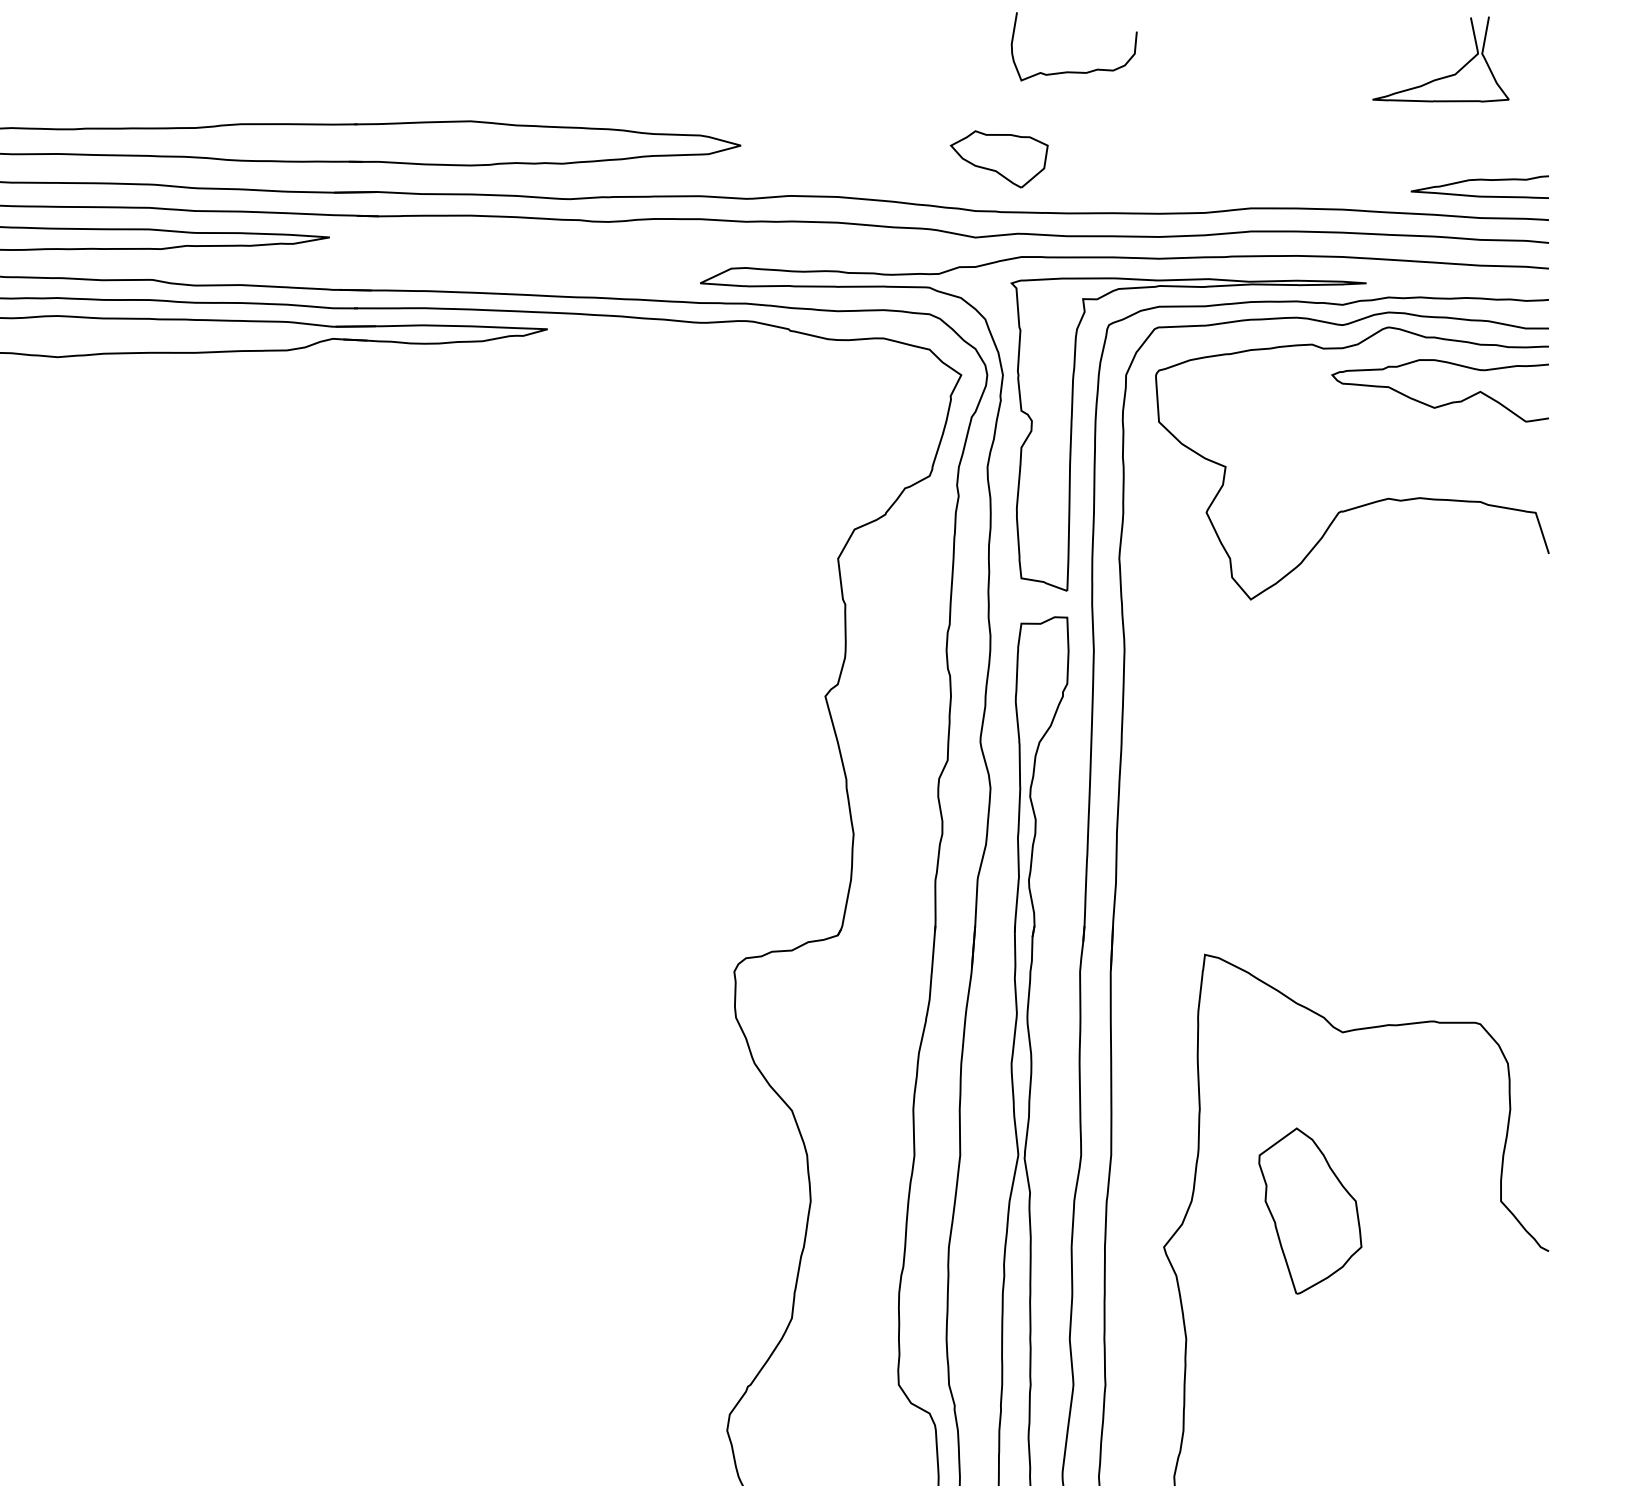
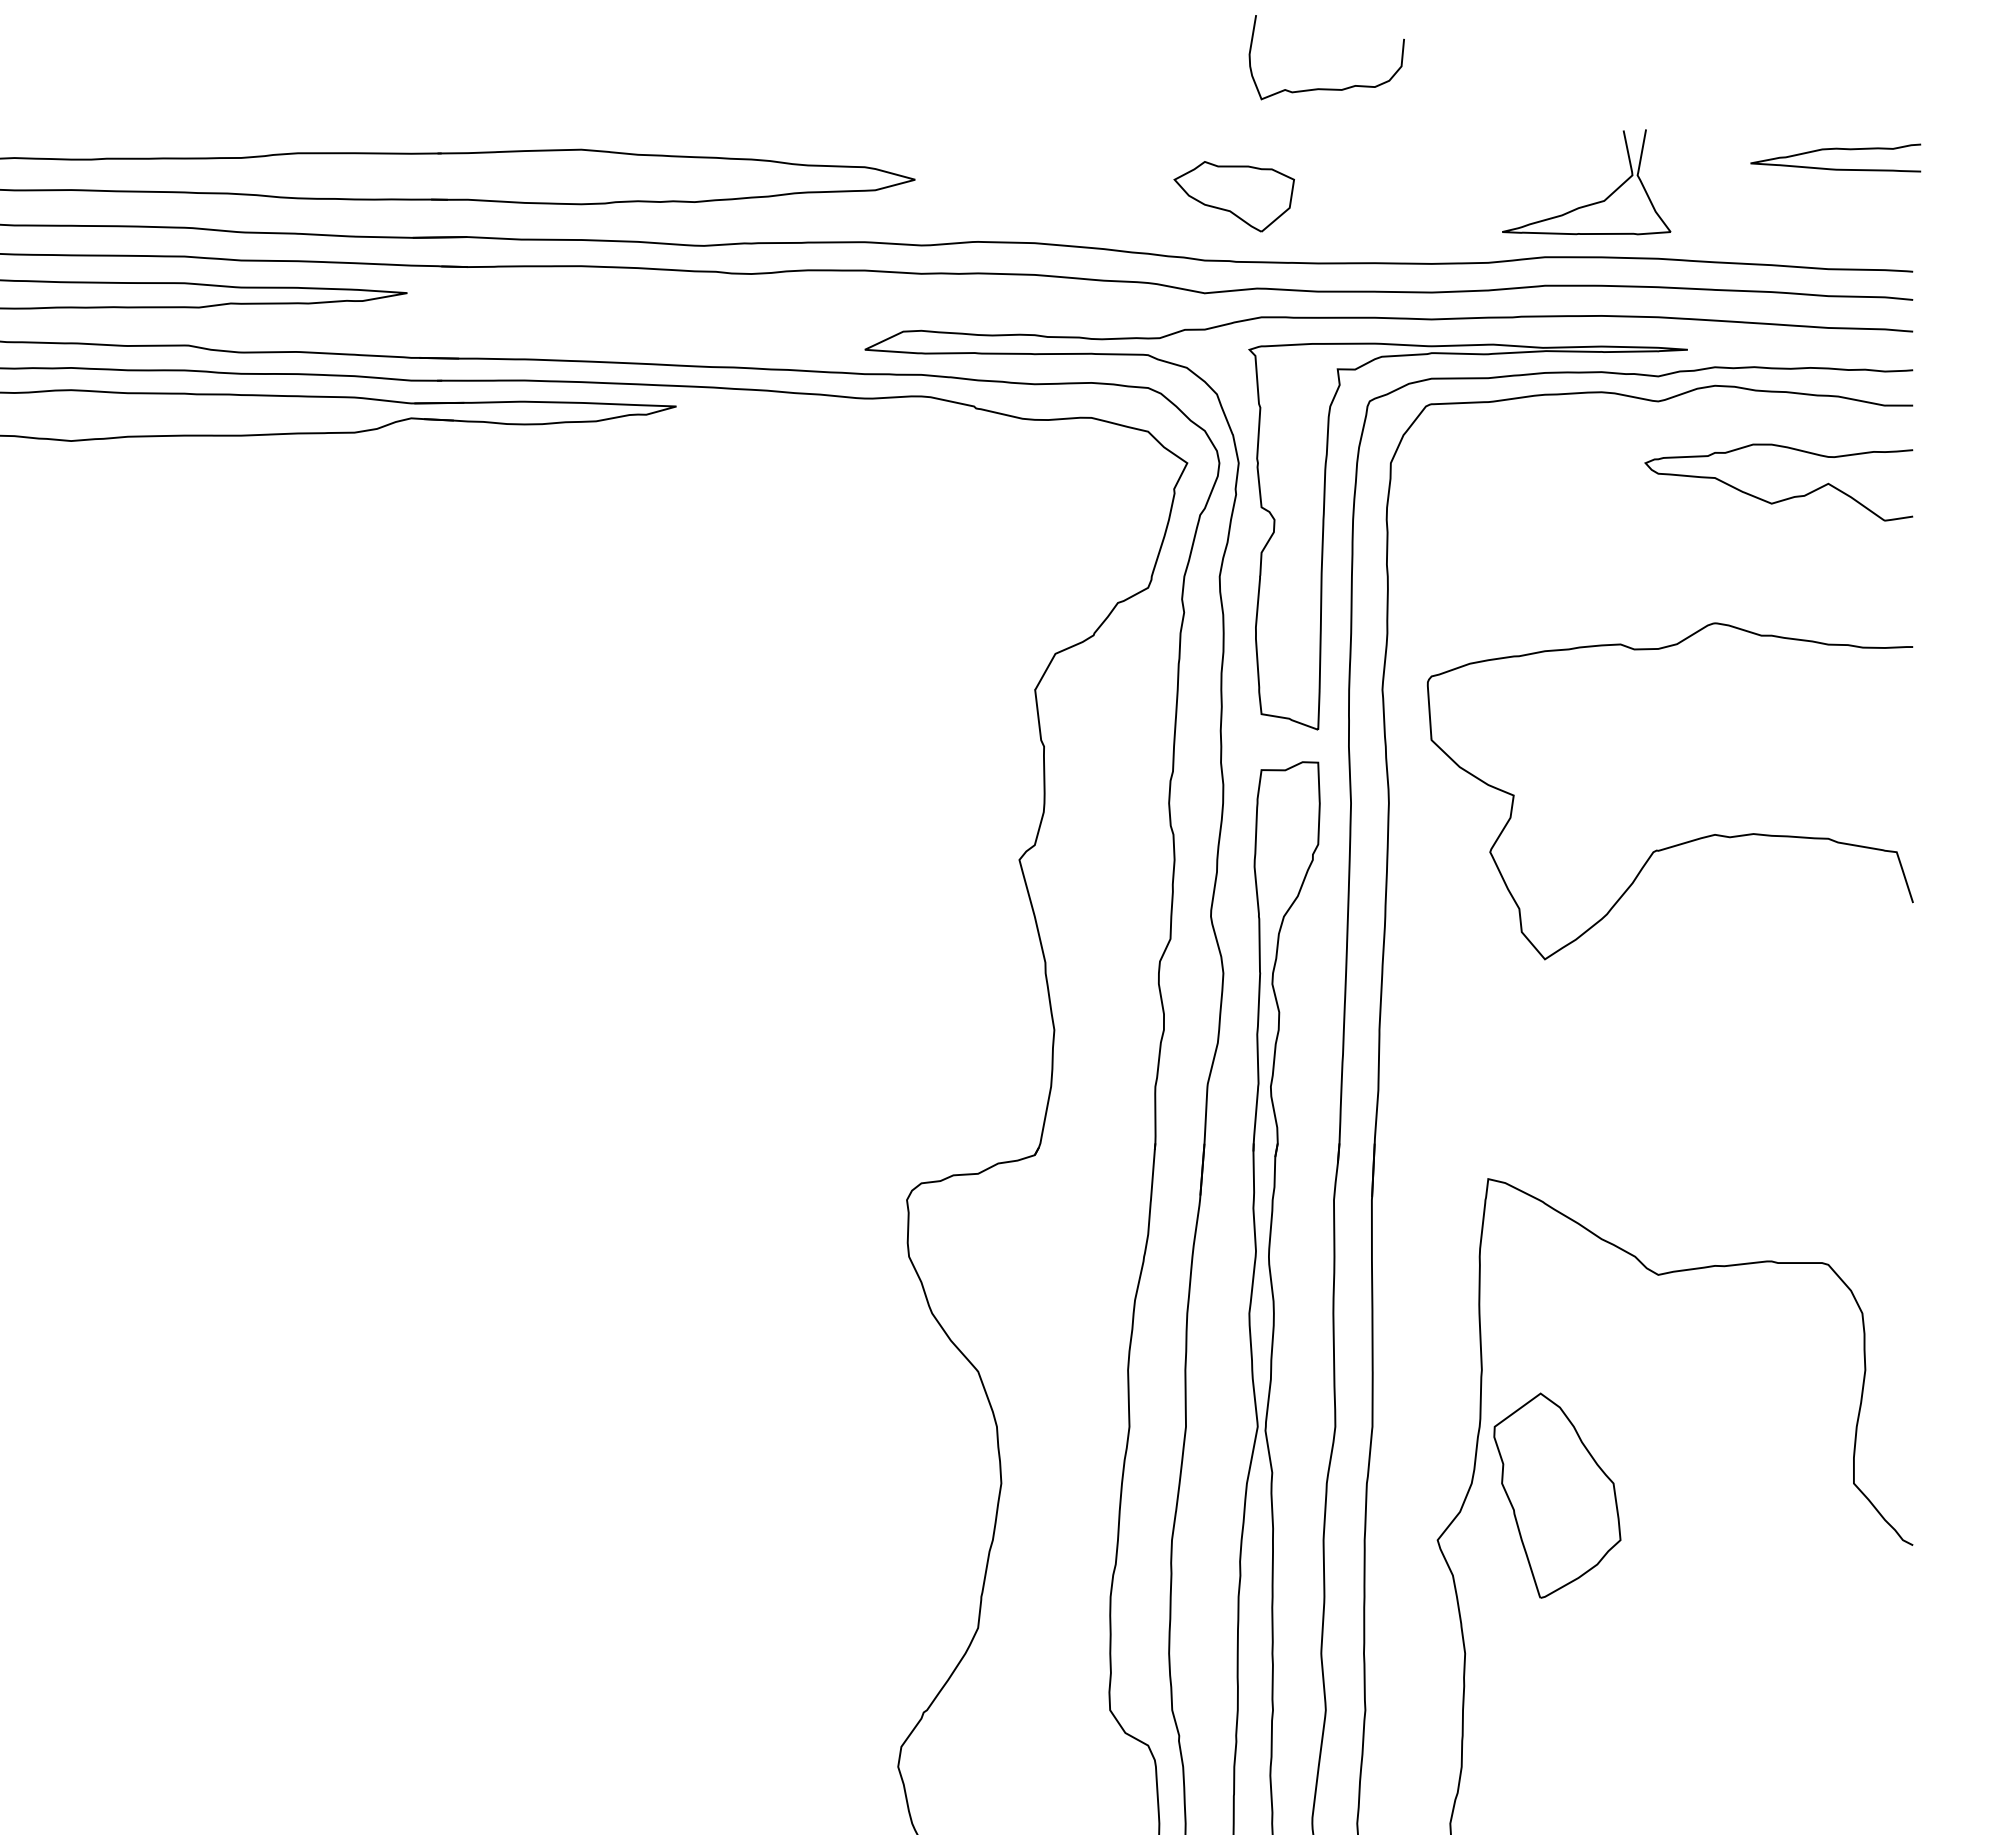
curve: (1444, 76) -> (1590, 203), moved
curve: (1479, 180) -> (1835, 149), moved
curve: (1364, 504) -> (1685, 841), moved
part: (1310, 1211) -> (1557, 1495), moved

